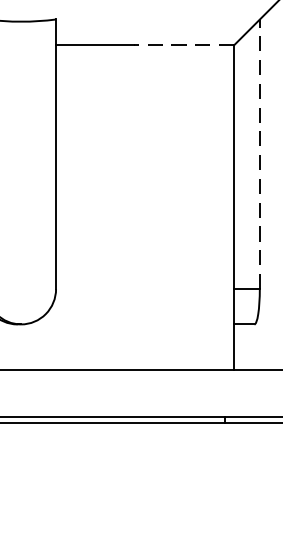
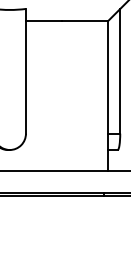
line: (182, 44) -> (84, 20), dashed -> solid
line: (260, 152) -> (120, 70), dashed -> solid

